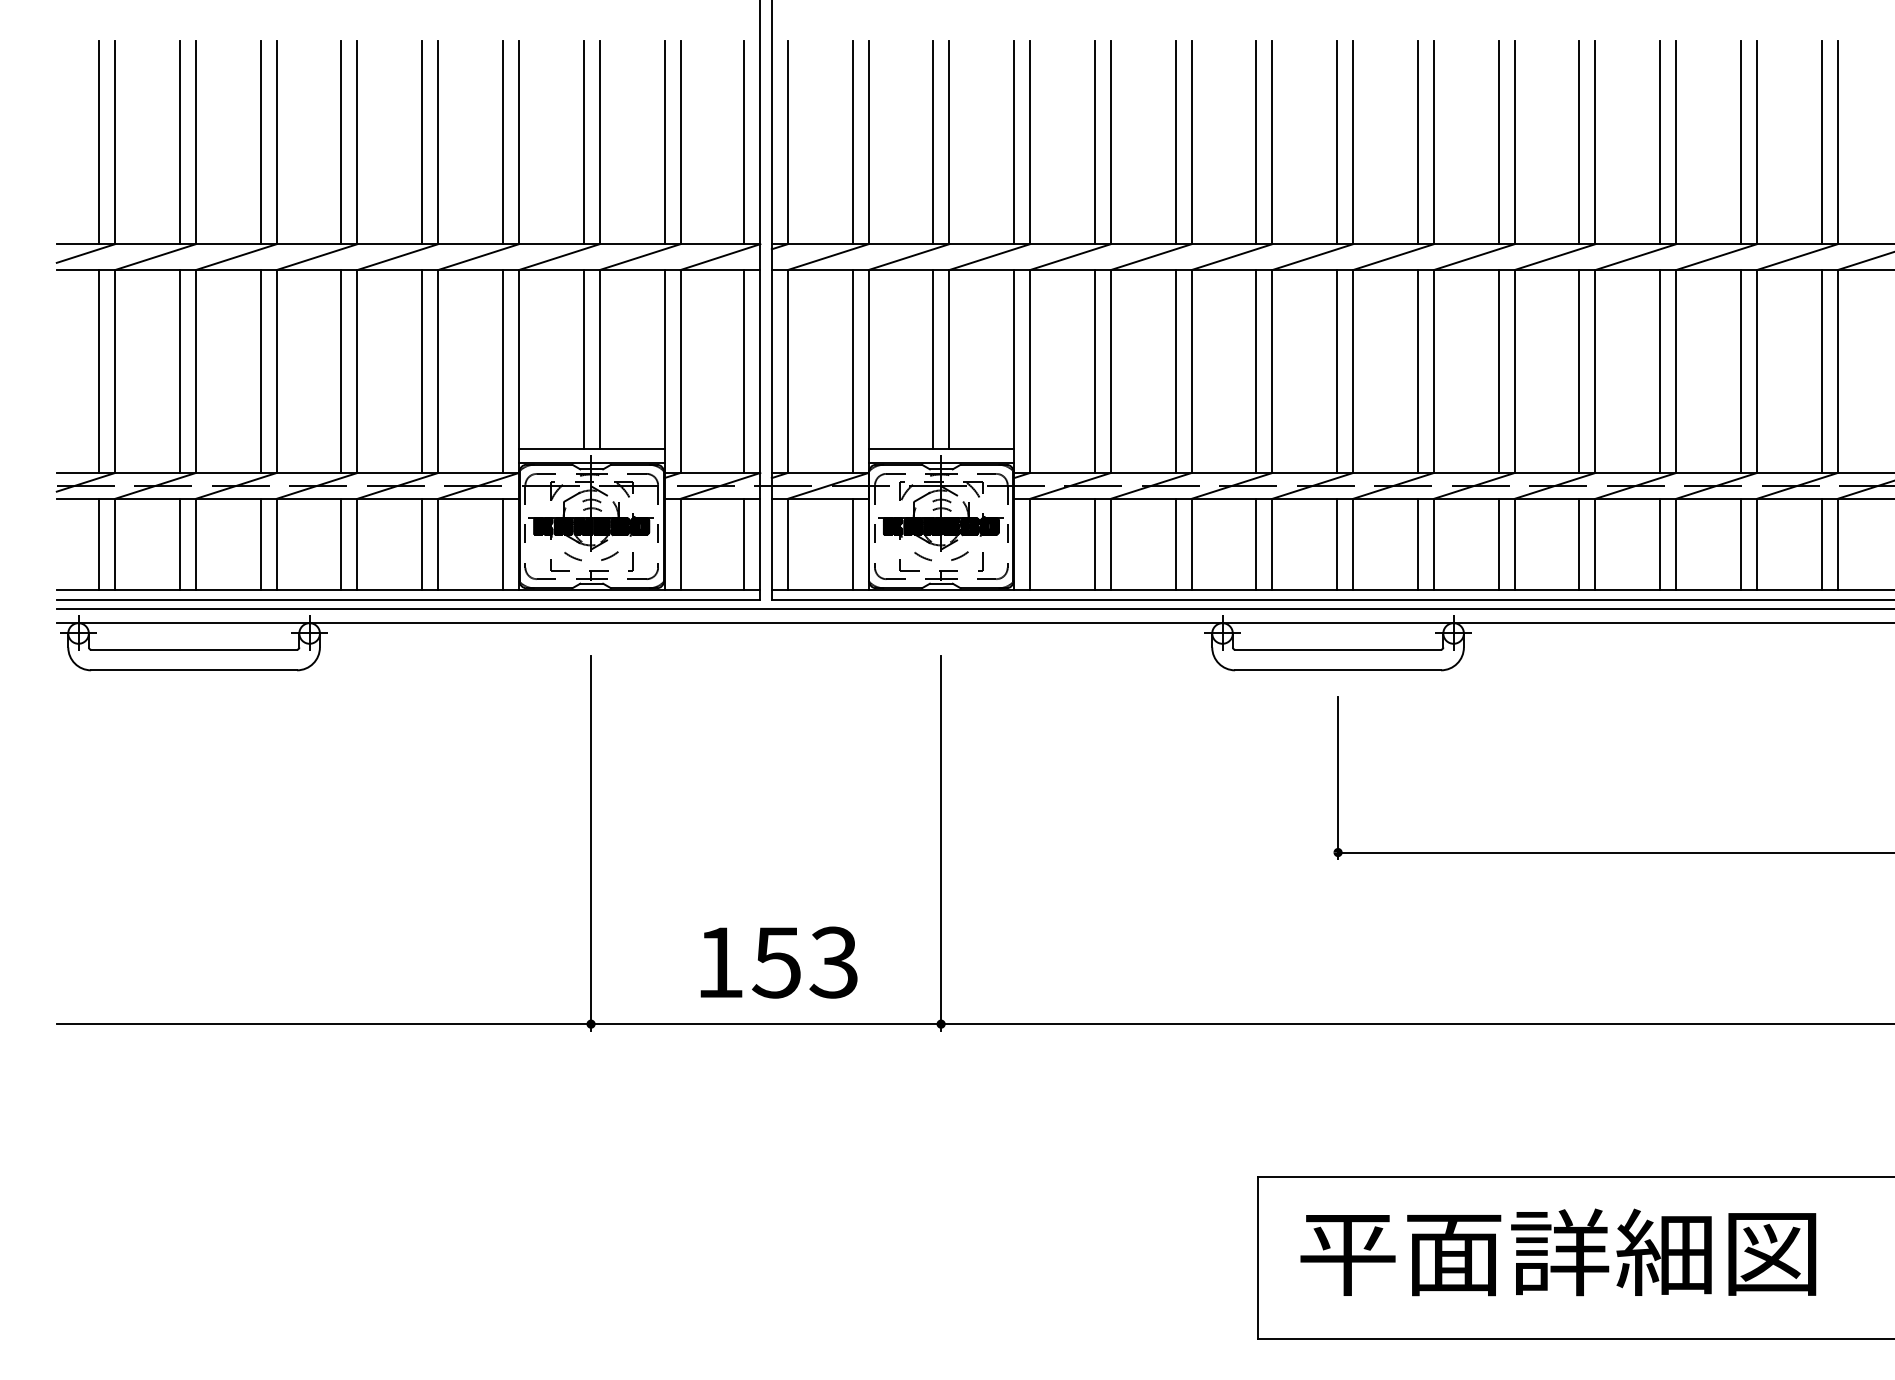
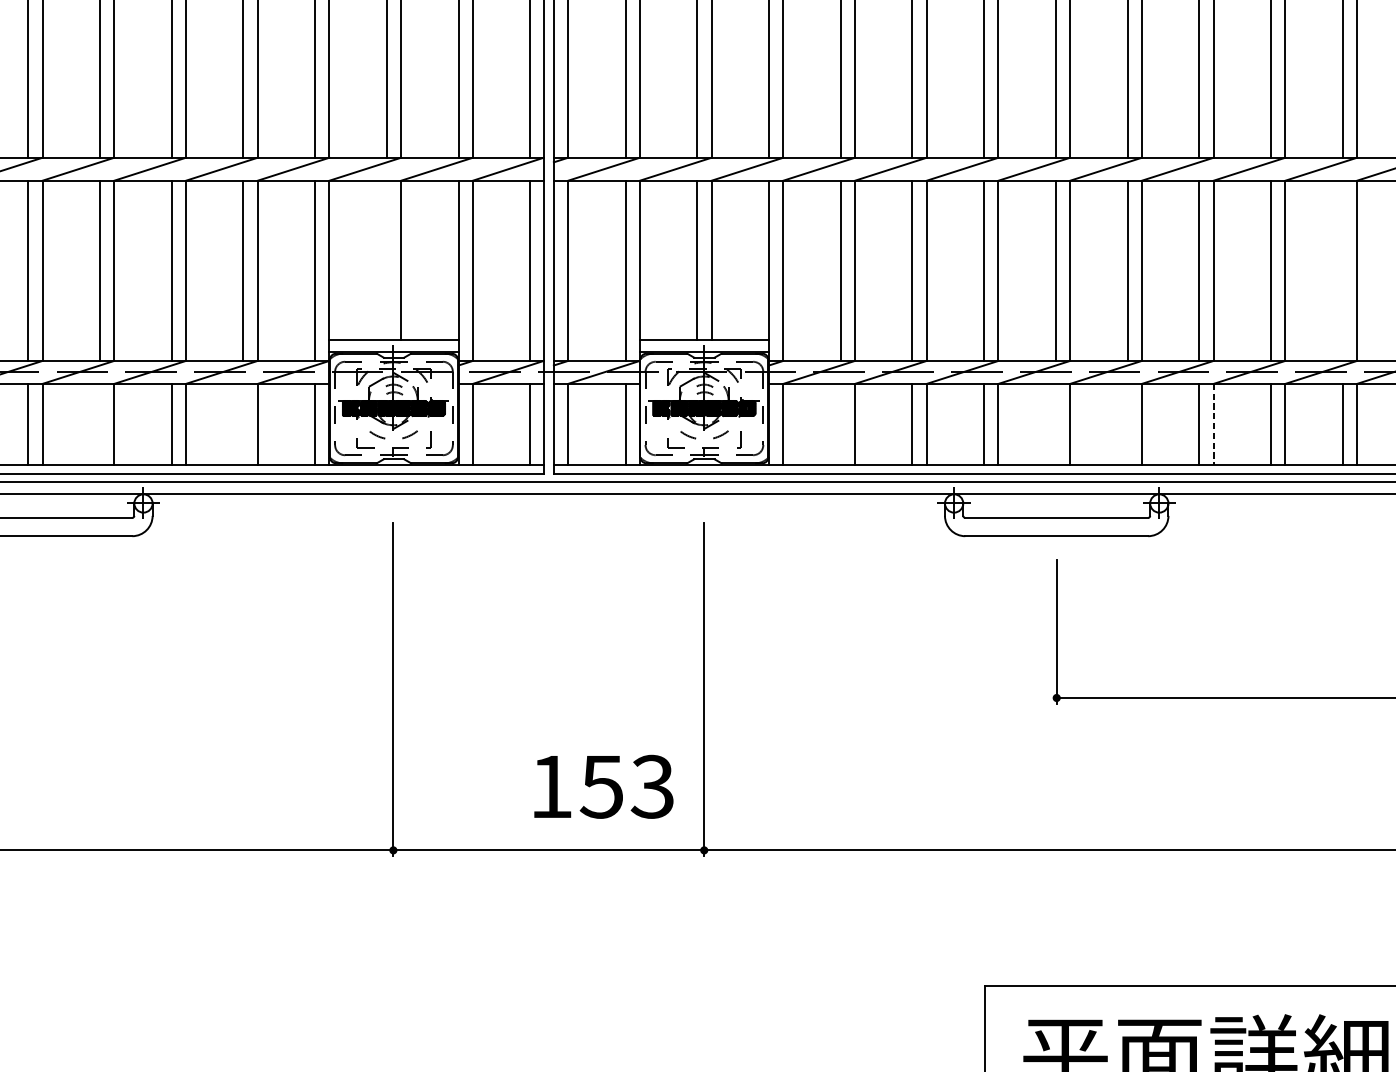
line: (583, 359) -> (386, 260), removed
line: (1660, 371) -> (1343, 270), removed
line: (260, 544) -> (99, 424), removed
line: (422, 544) -> (243, 424), removed
line: (1094, 544) -> (840, 424), removed
line: (1337, 544) -> (1056, 424), removed
line: (1417, 544) -> (1127, 424), removed
line: (1514, 544) -> (1213, 424), solid -> dashed
text: (778, 962) -> (603, 786), moved

